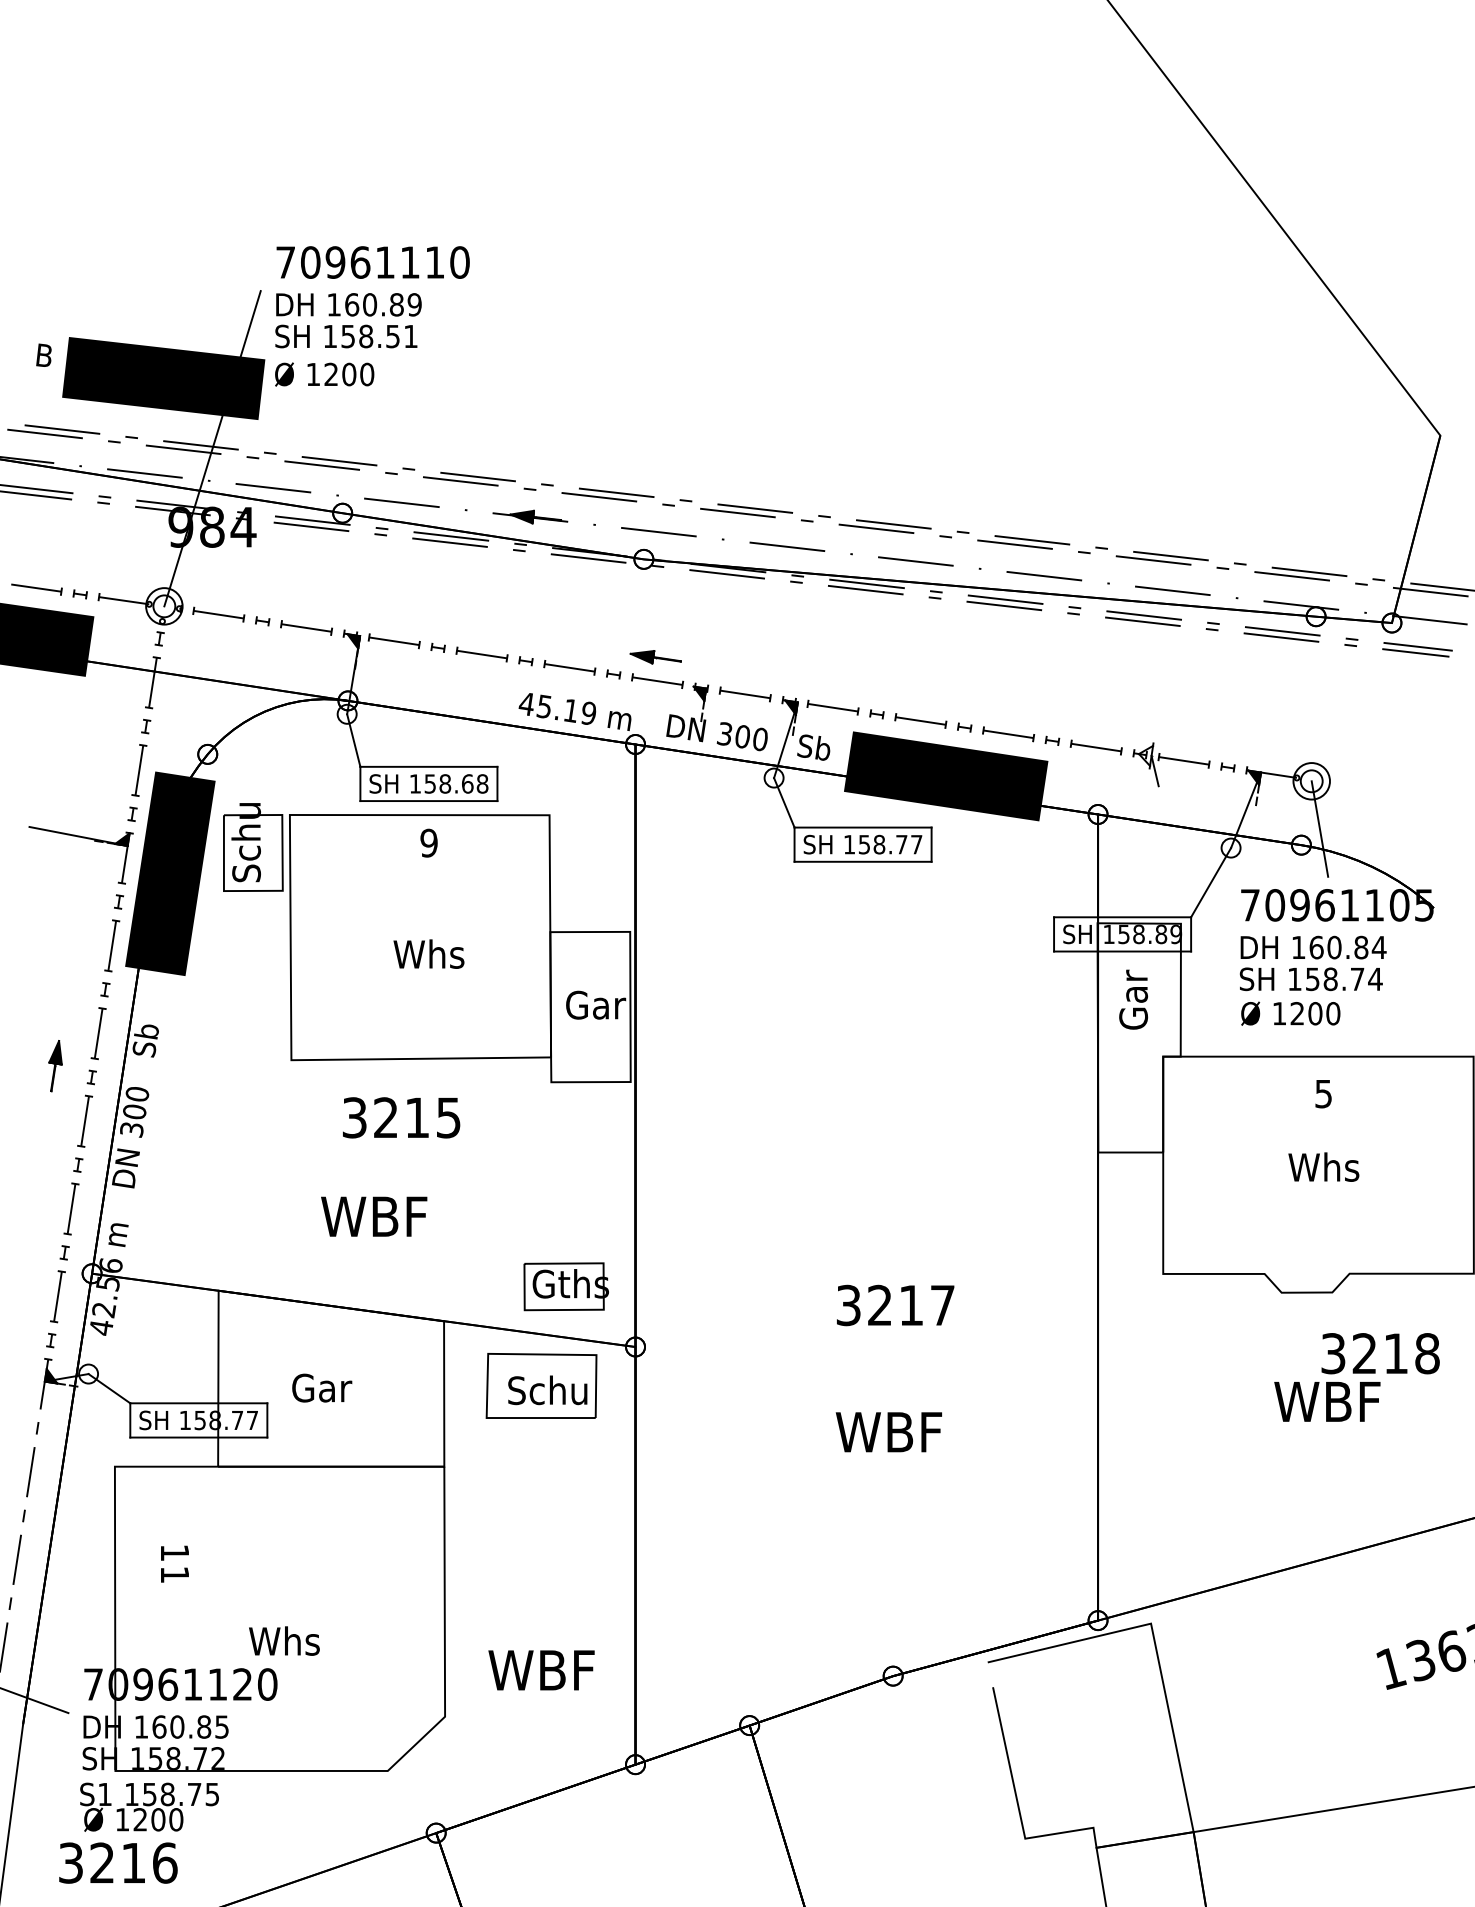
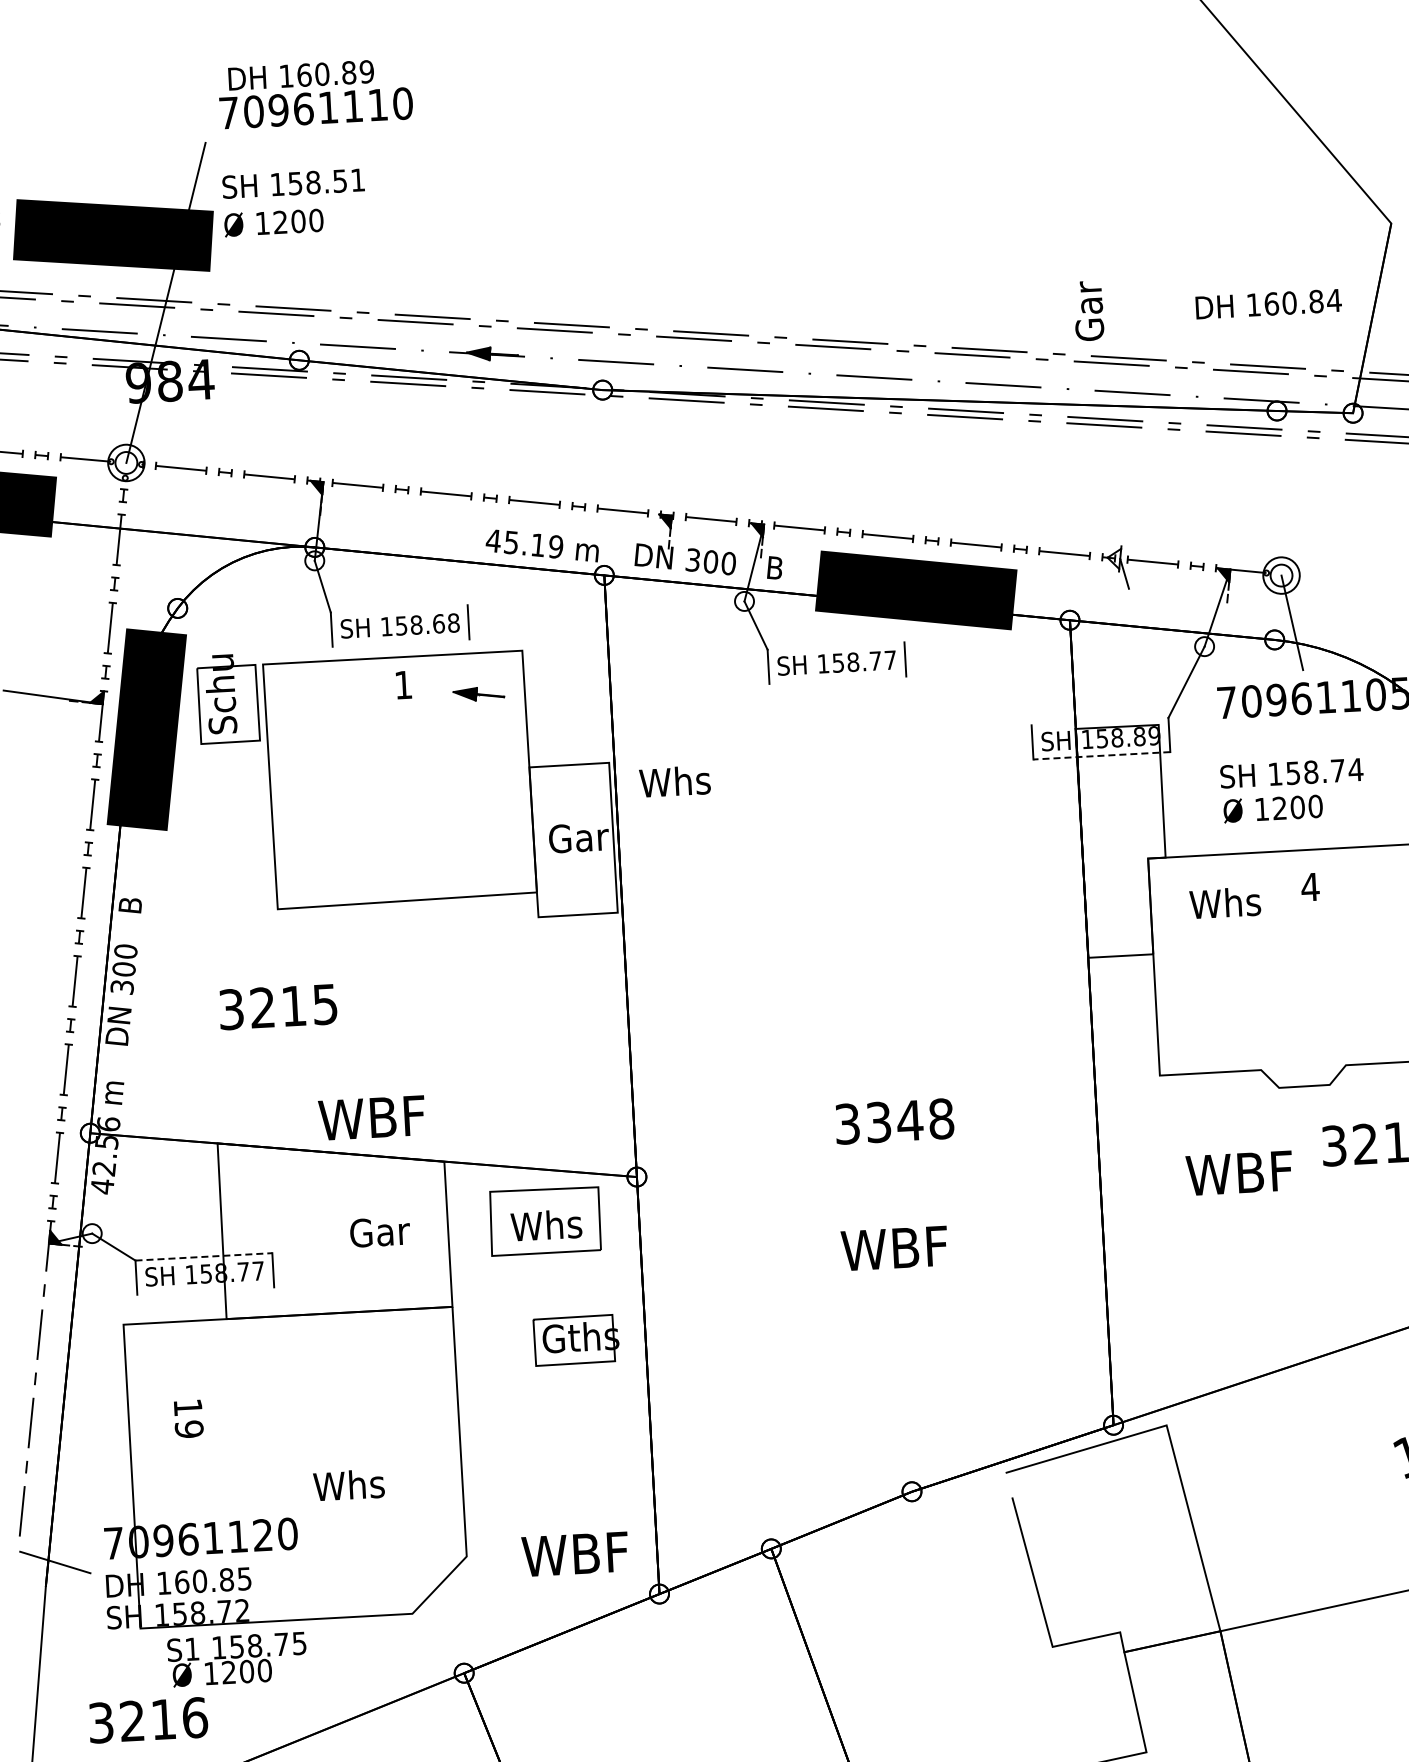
text: (348, 304) -> (300, 75), moved
part: (655, 657) -> (478, 694), moved
text: (813, 747) -> (782, 568), Sb -> B
line: (428, 766) -> (398, 608), removed
line: (428, 801) -> (400, 643), removed
line: (862, 827) -> (835, 646), removed
text: (428, 842) -> (402, 684), 9 -> 1
line: (862, 861) -> (837, 679), removed
line: (1122, 917) -> (1099, 721), removed
text: (1313, 947) -> (1268, 304), moved
line: (1122, 951) -> (1101, 755), solid -> dashed
text: (428, 953) -> (674, 780), moved
text: (1133, 999) -> (1088, 310), moved
text: (145, 1040) -> (131, 897), Sb -> B
part: (55, 1066) -> (42, 928), removed
text: (1323, 1094) -> (1310, 887), 5 -> 4
text: (401, 1117) -> (278, 1006), moved
text: (1323, 1166) -> (1224, 902), moved
text: (374, 1216) -> (372, 1117), moved
part: (565, 1286) -> (575, 1340), moved
text: (911, 1305) -> (910, 1120), 3217 -> 3348
text: (322, 1387) -> (380, 1231), moved
text: (547, 1390) -> (551, 1225), Schu -> Whs
text: (1327, 1401) -> (1239, 1172), moved
line: (198, 1403) -> (203, 1257), solid -> dashed
line: (198, 1437) -> (205, 1291), removed
text: (174, 1574) -> (188, 1429), 11 -> 19
text: (284, 1640) -> (349, 1484), moved
text: (541, 1670) -> (575, 1554), moved
text: (149, 1806) -> (237, 1658), moved

